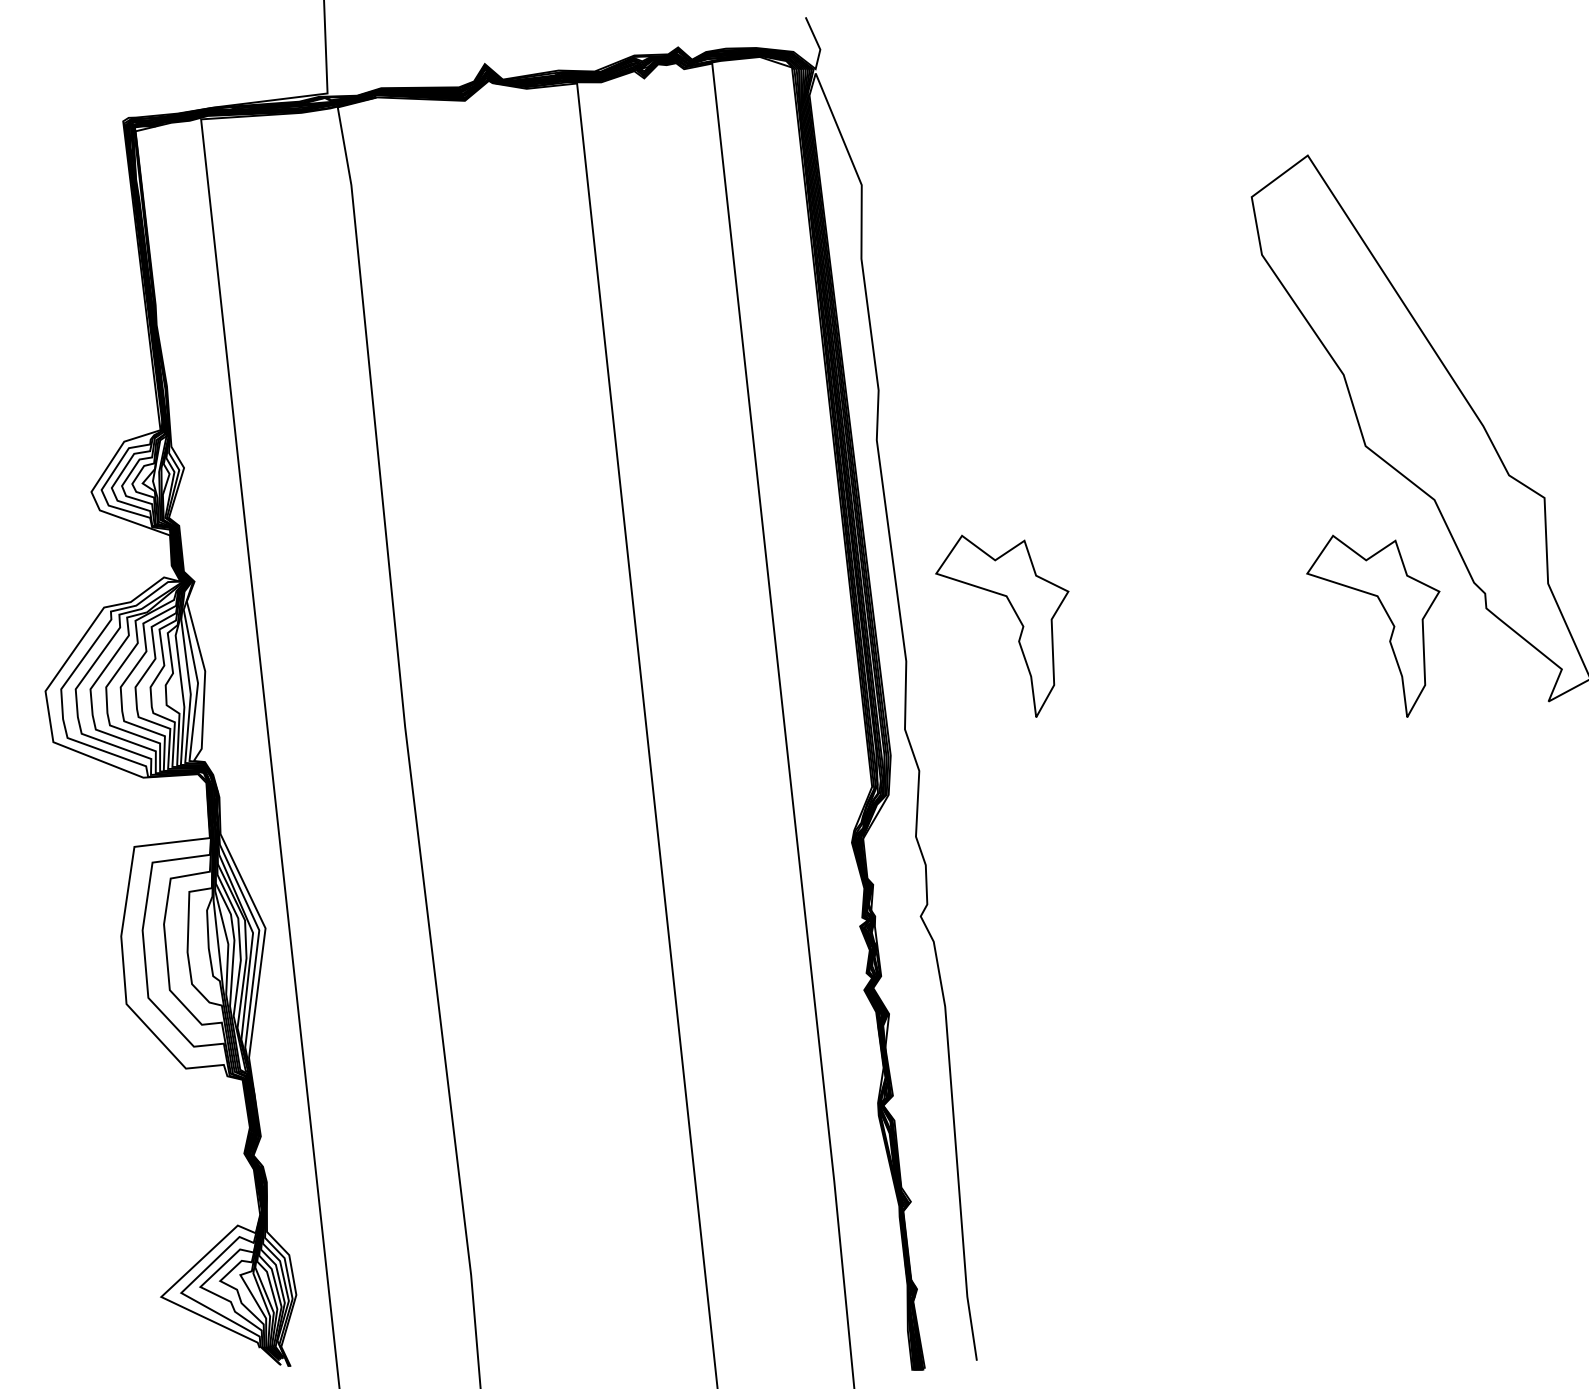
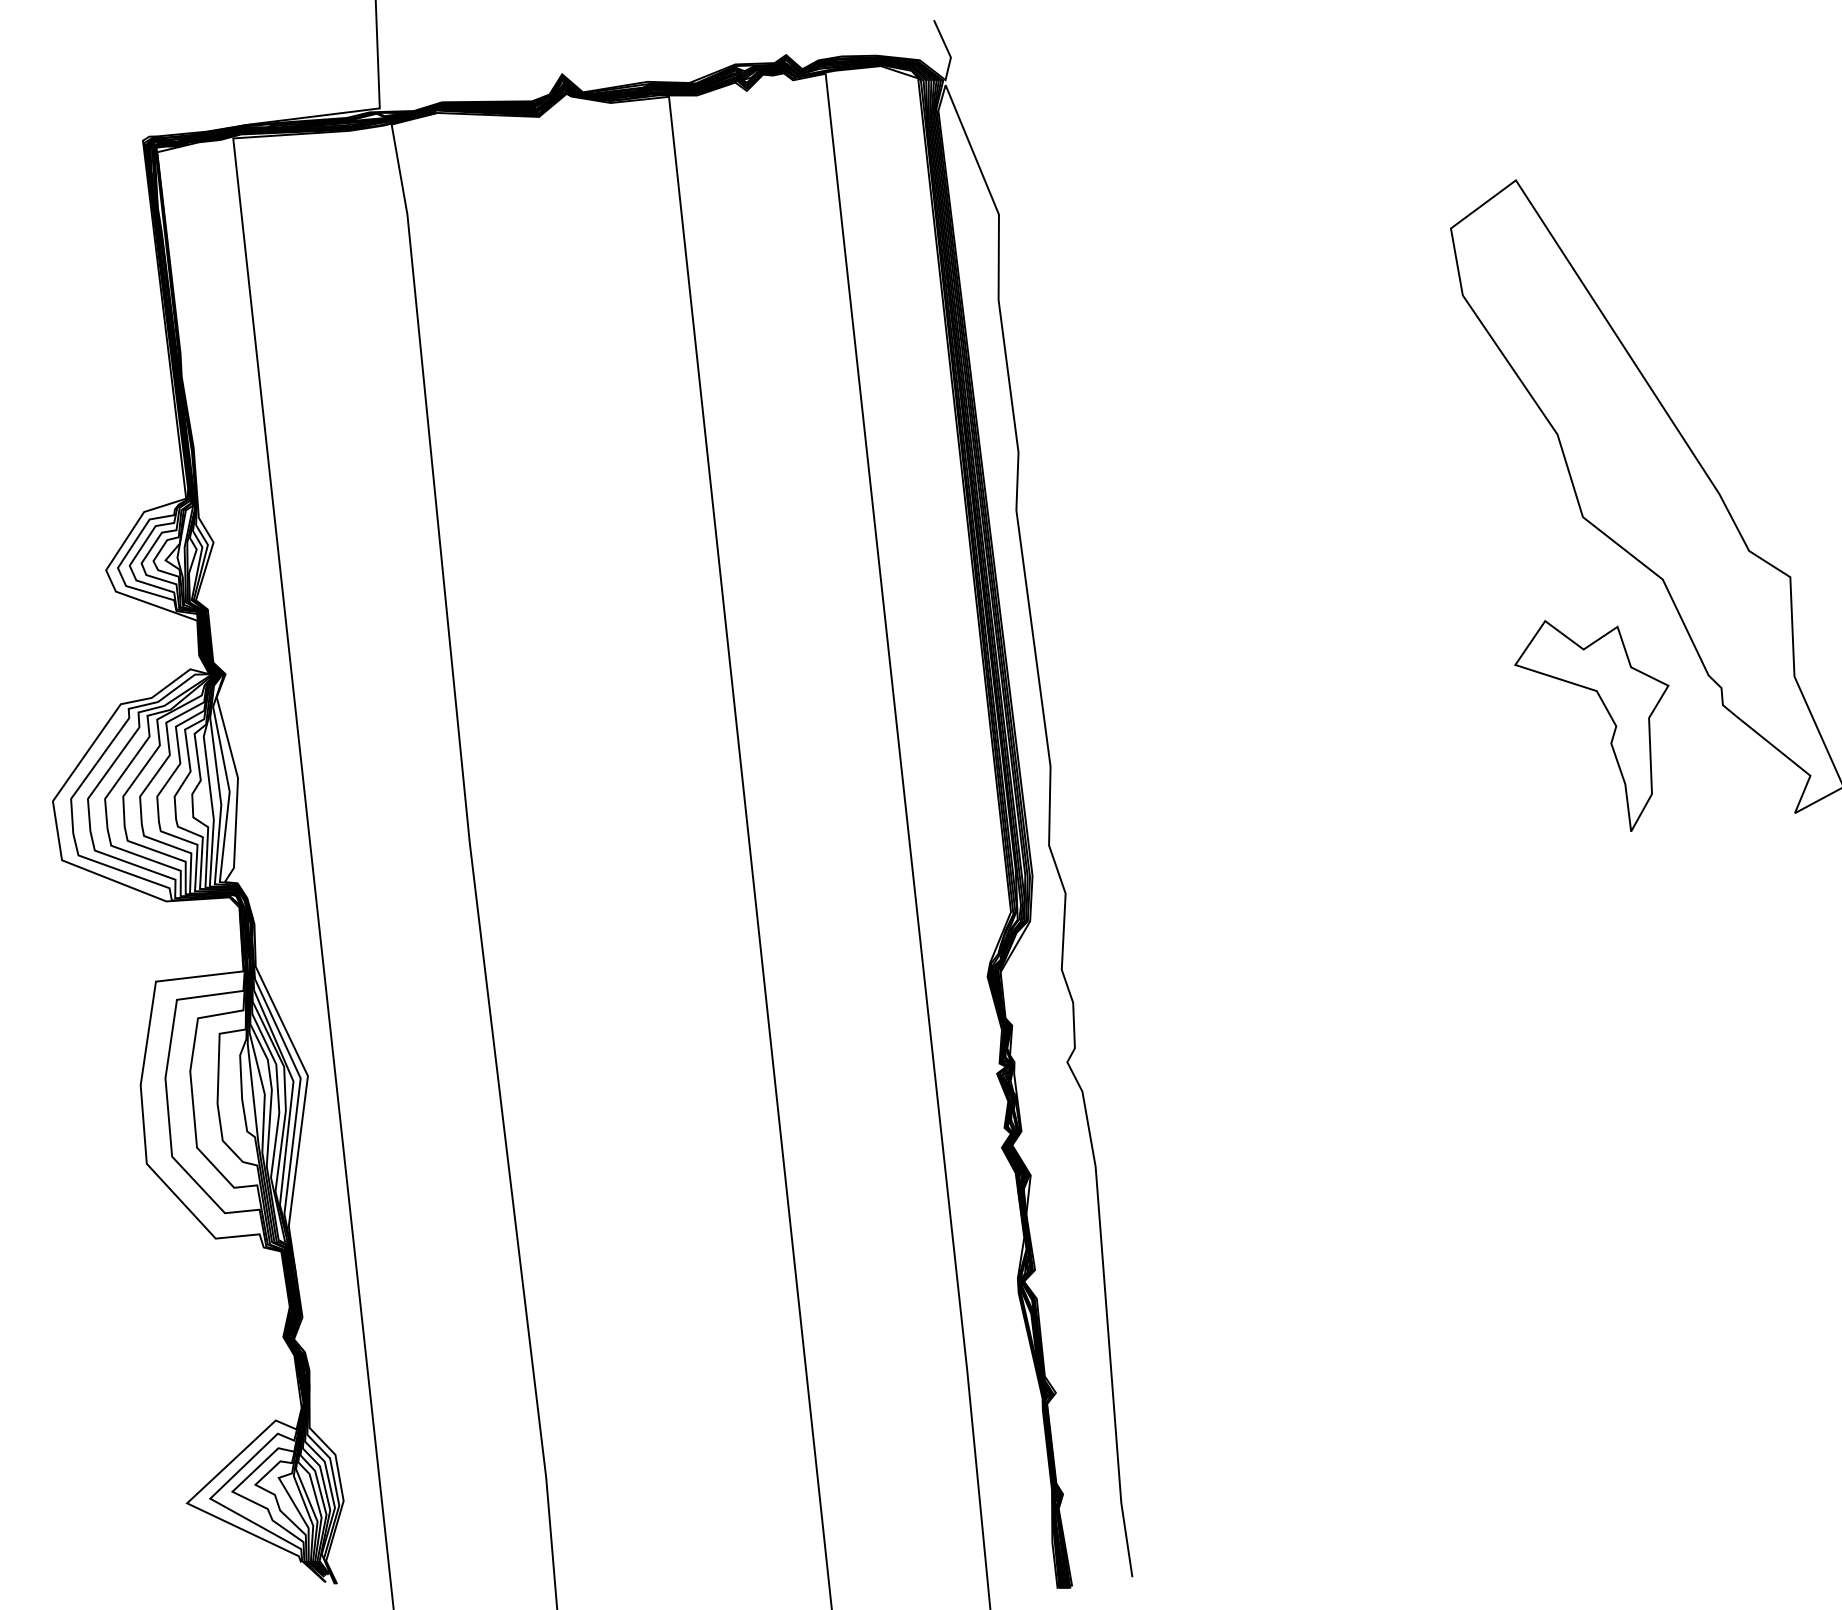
part: (1017, 618) -> (1179, 716), removed

